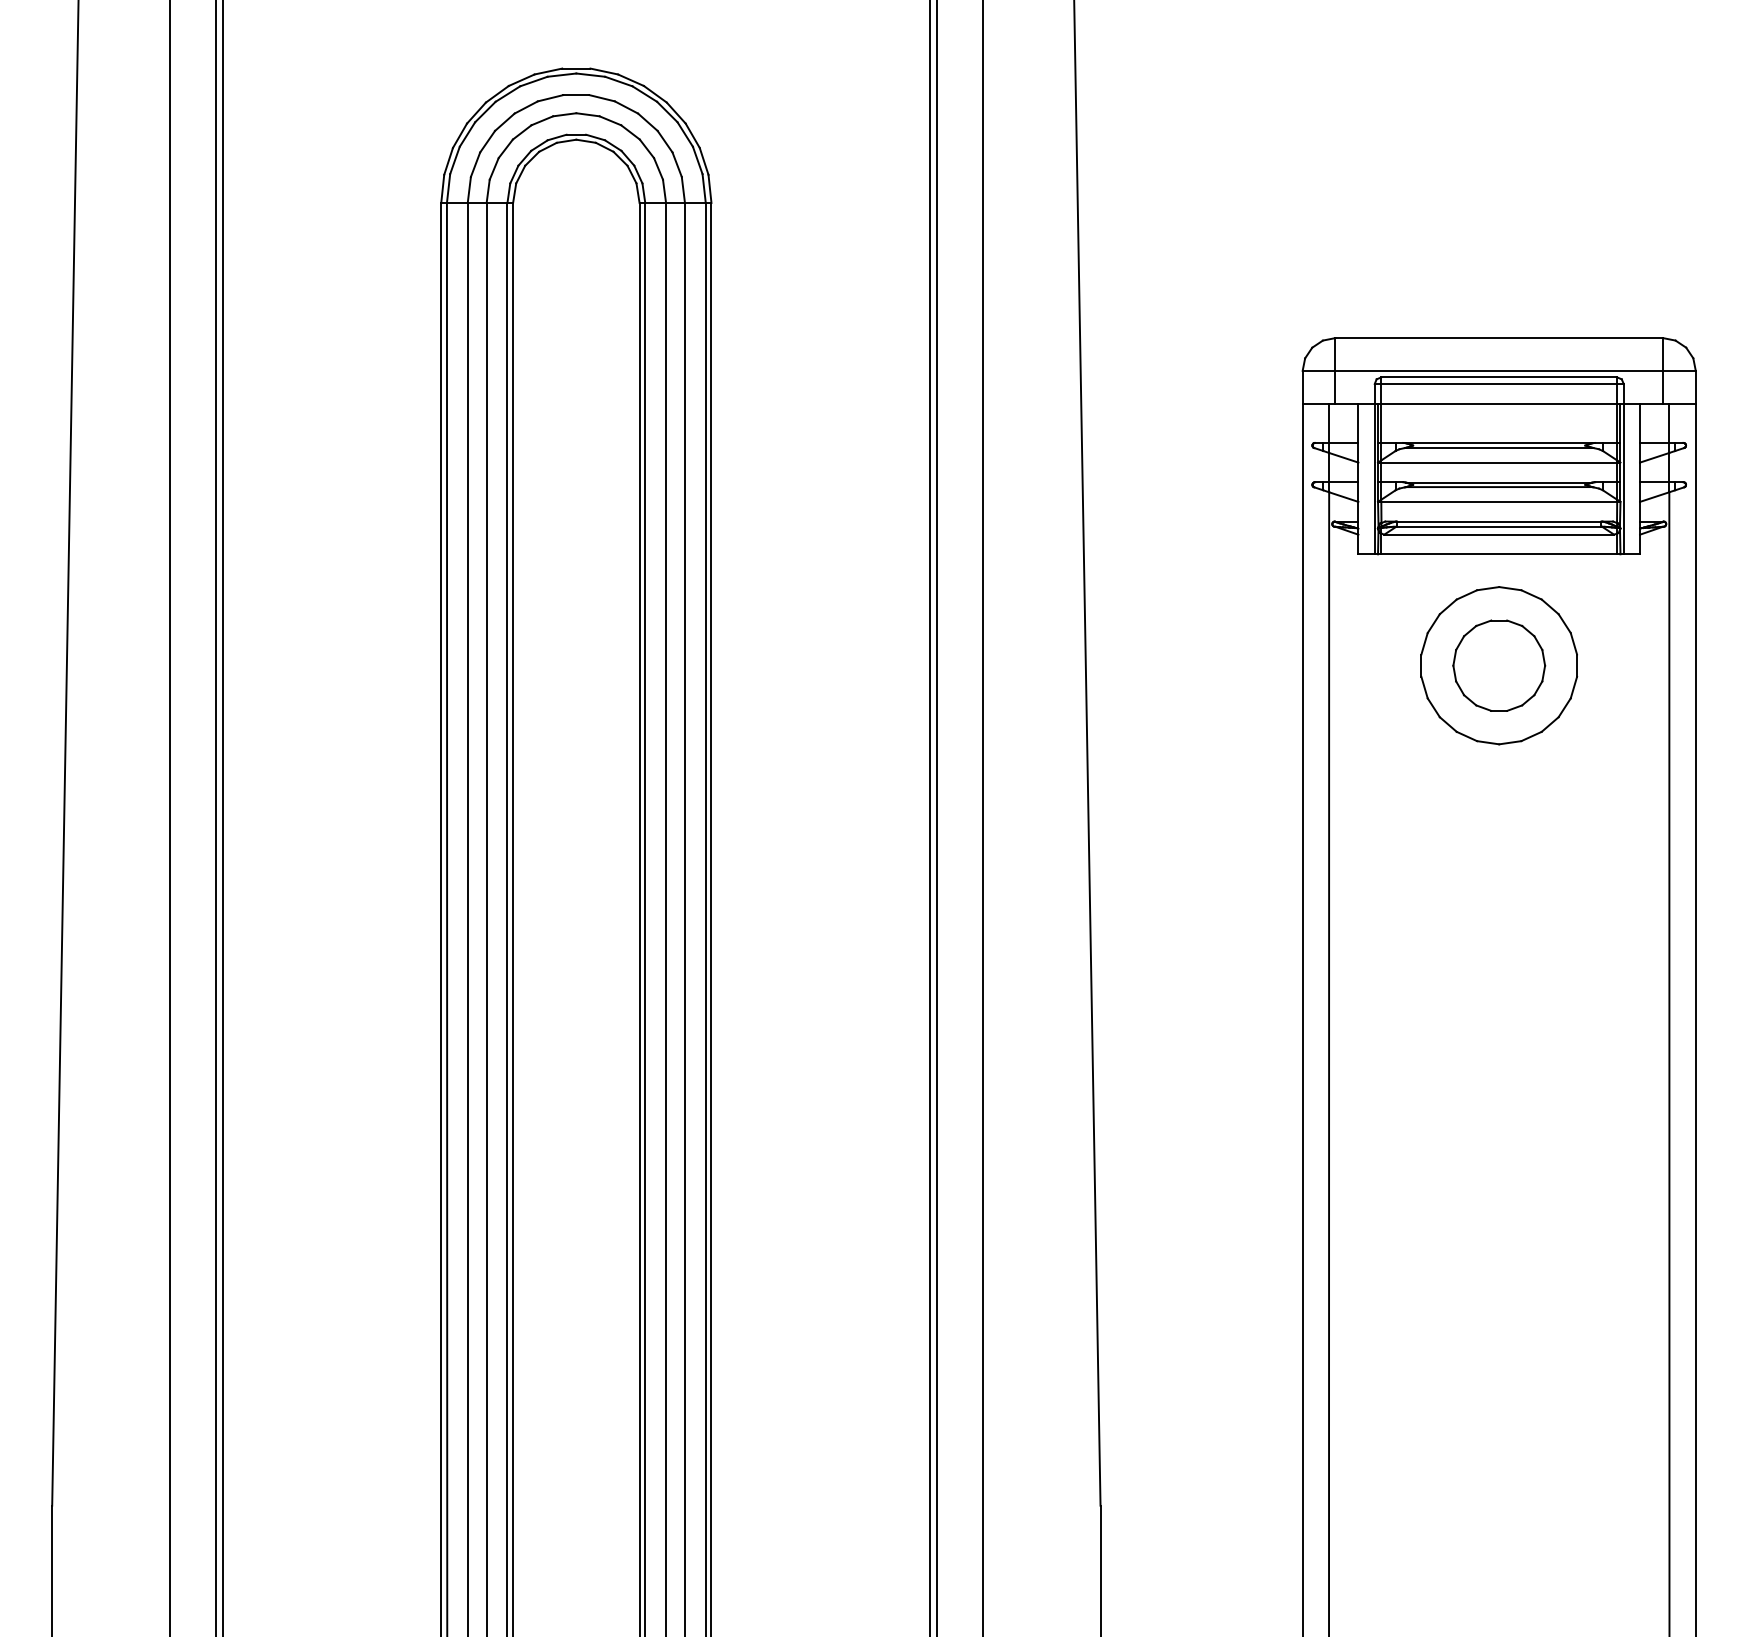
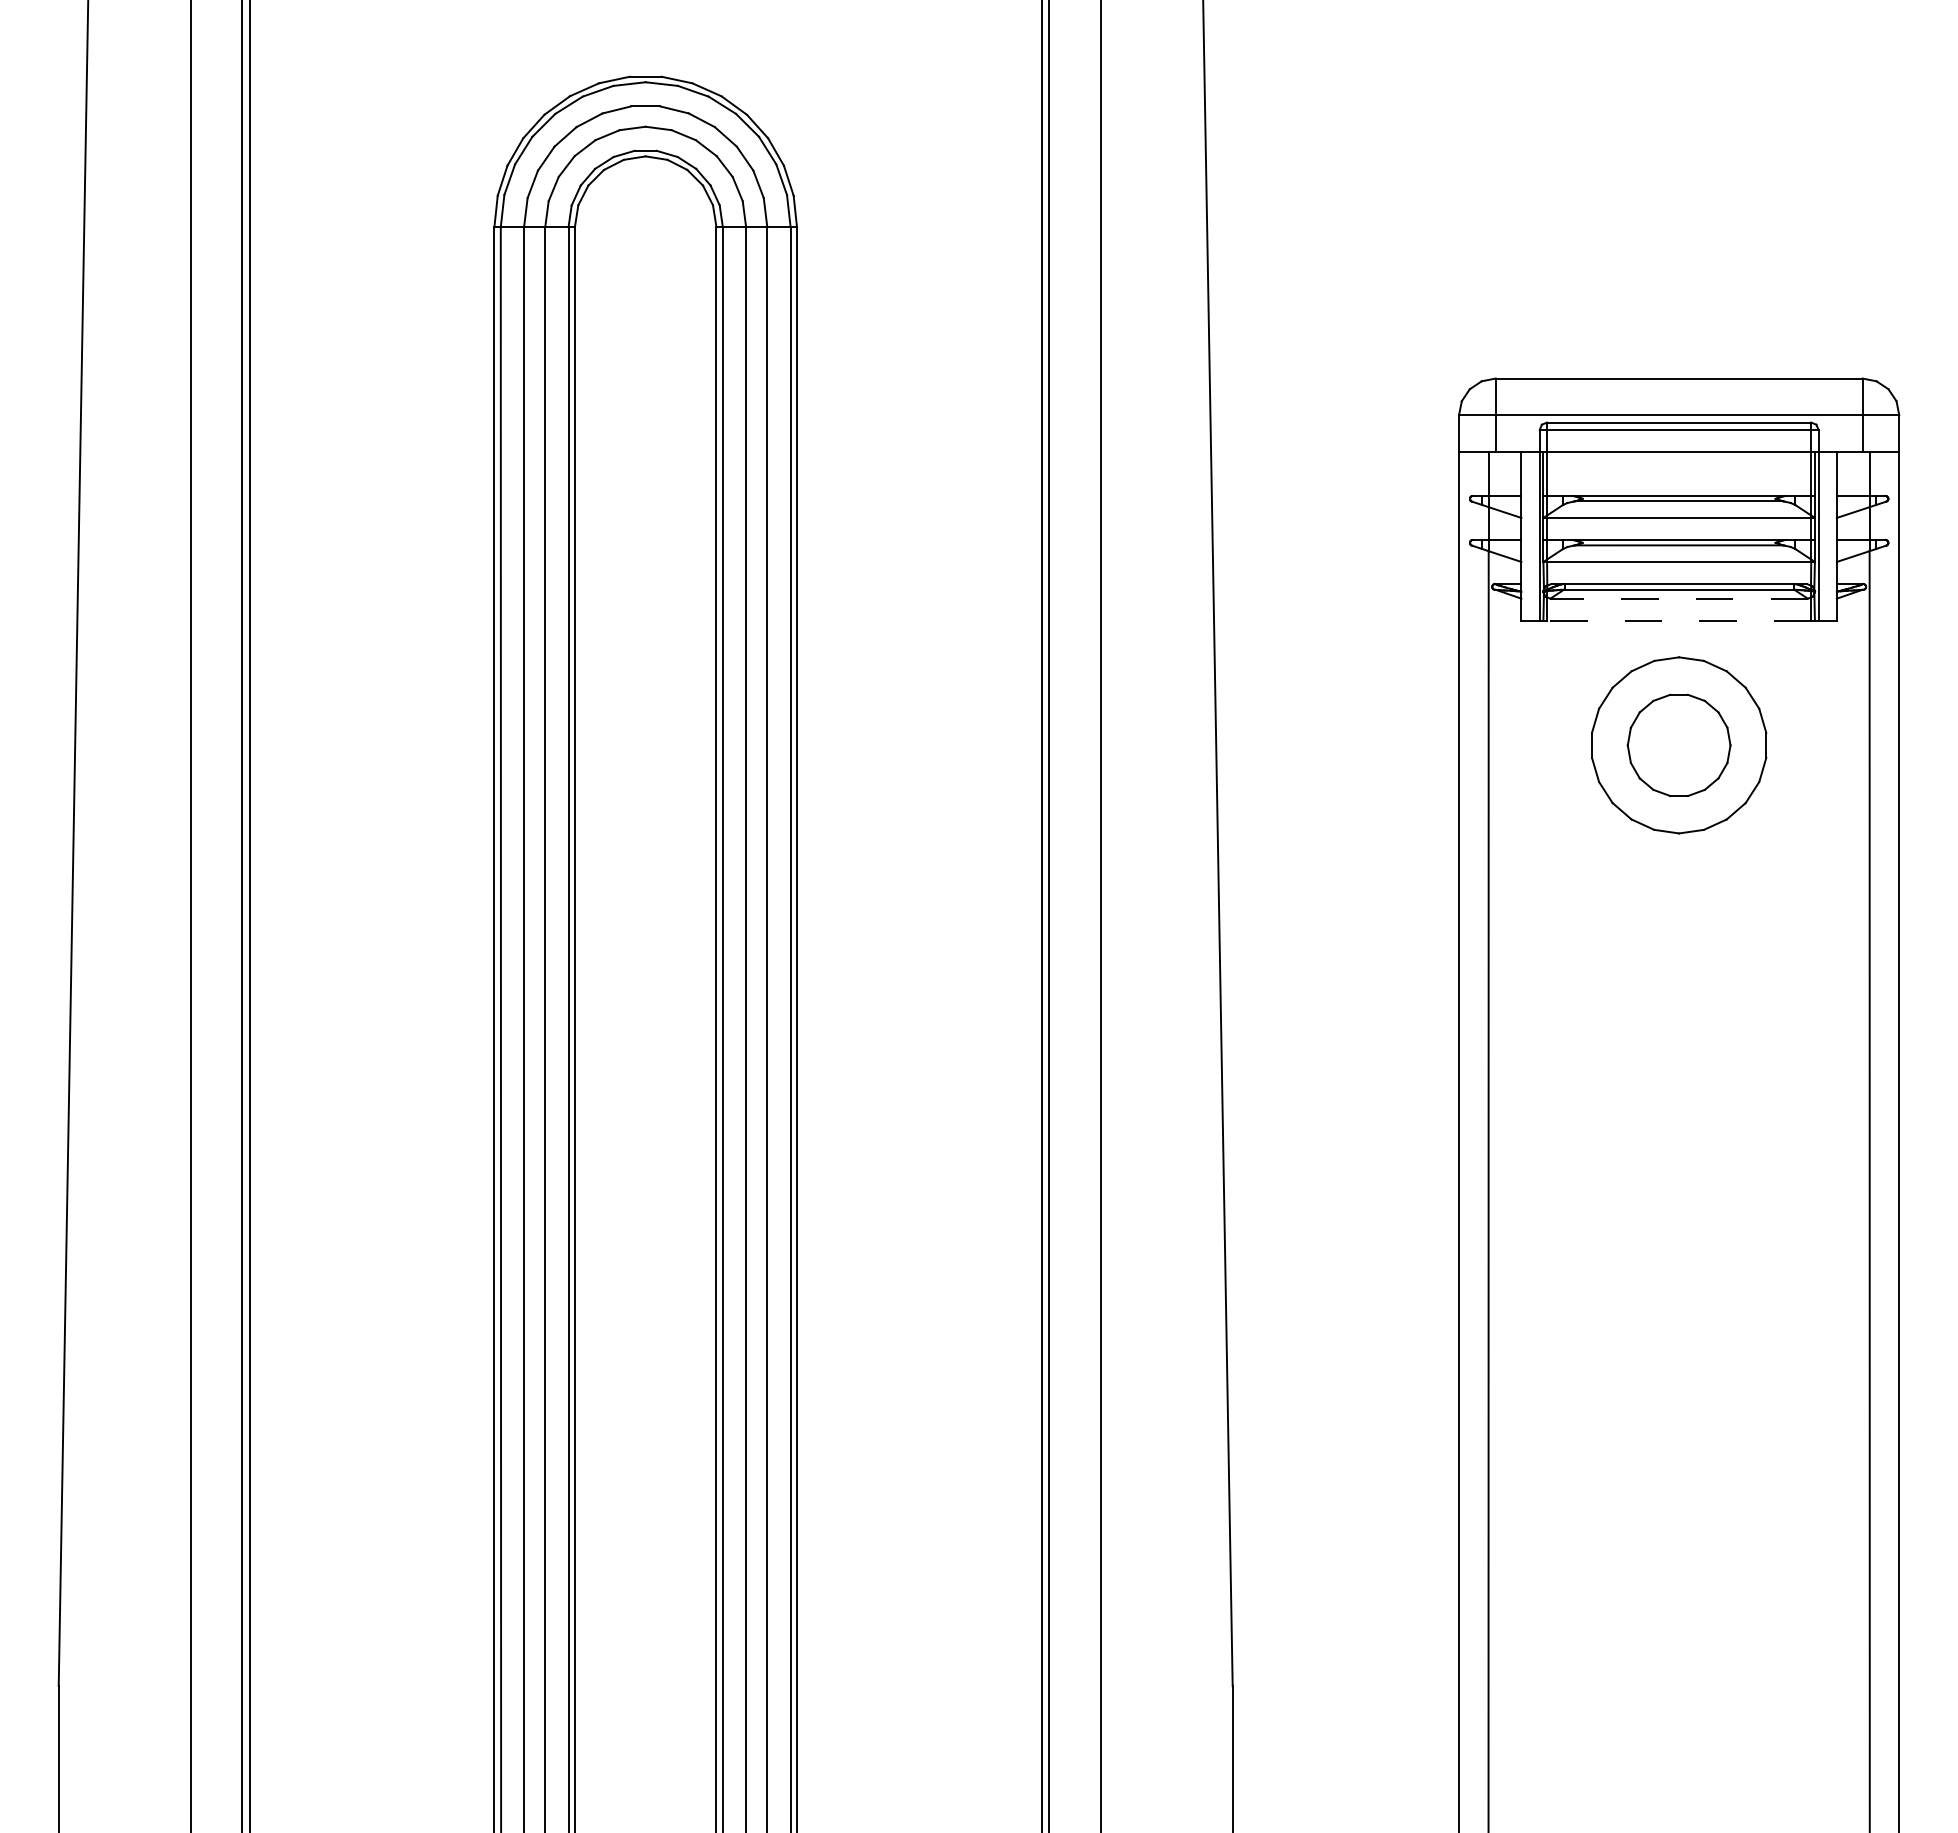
line: (1499, 534) -> (1679, 598), solid -> dashed
line: (1498, 554) -> (1678, 620), solid -> dashed

